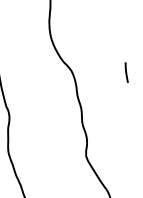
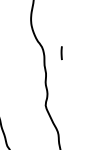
line: (126, 73) -> (61, 53), moved

